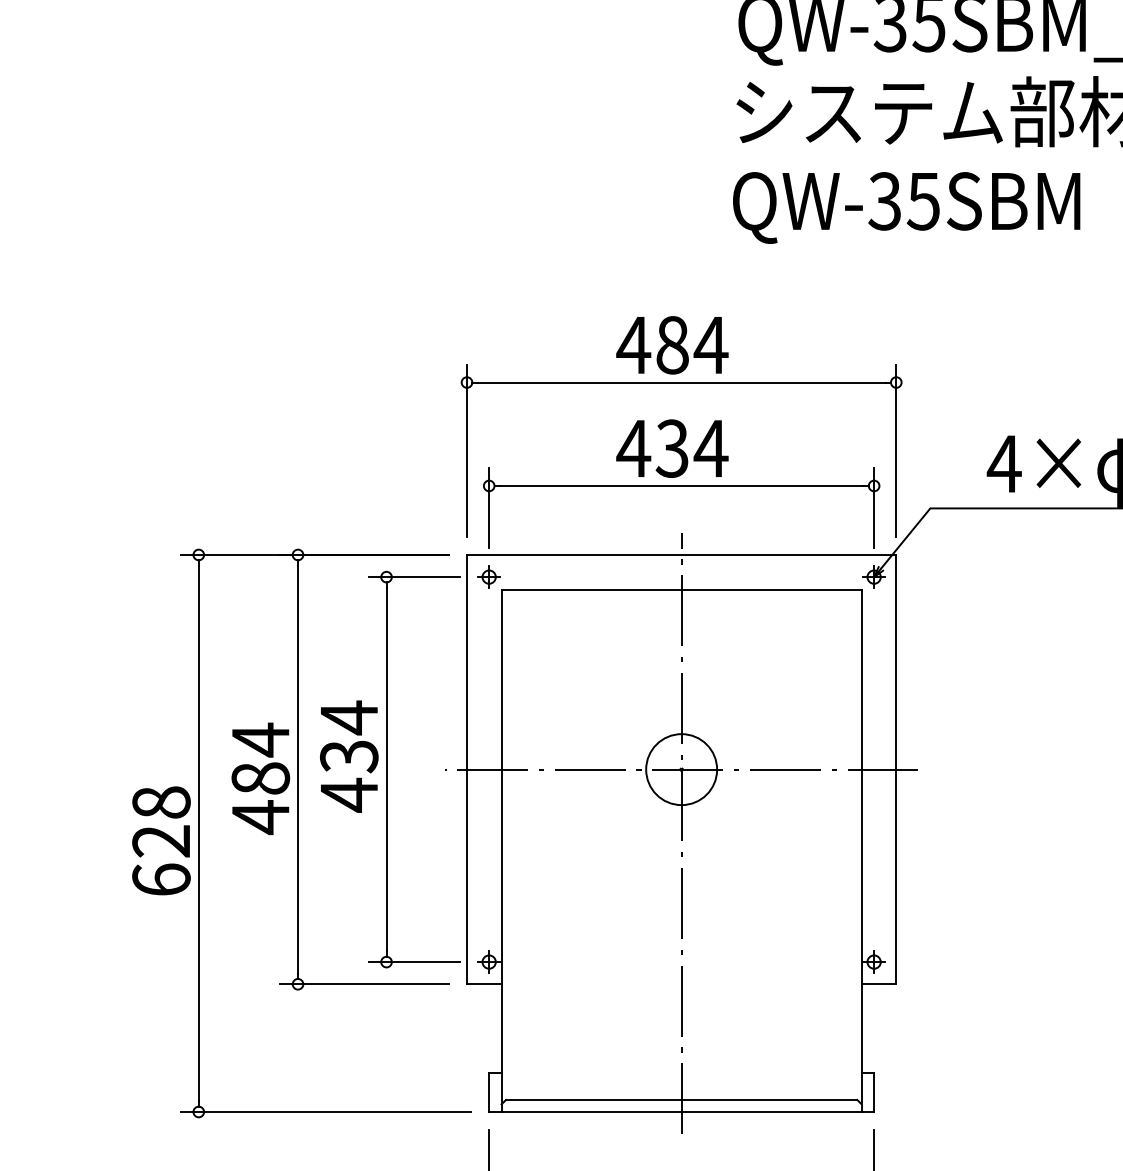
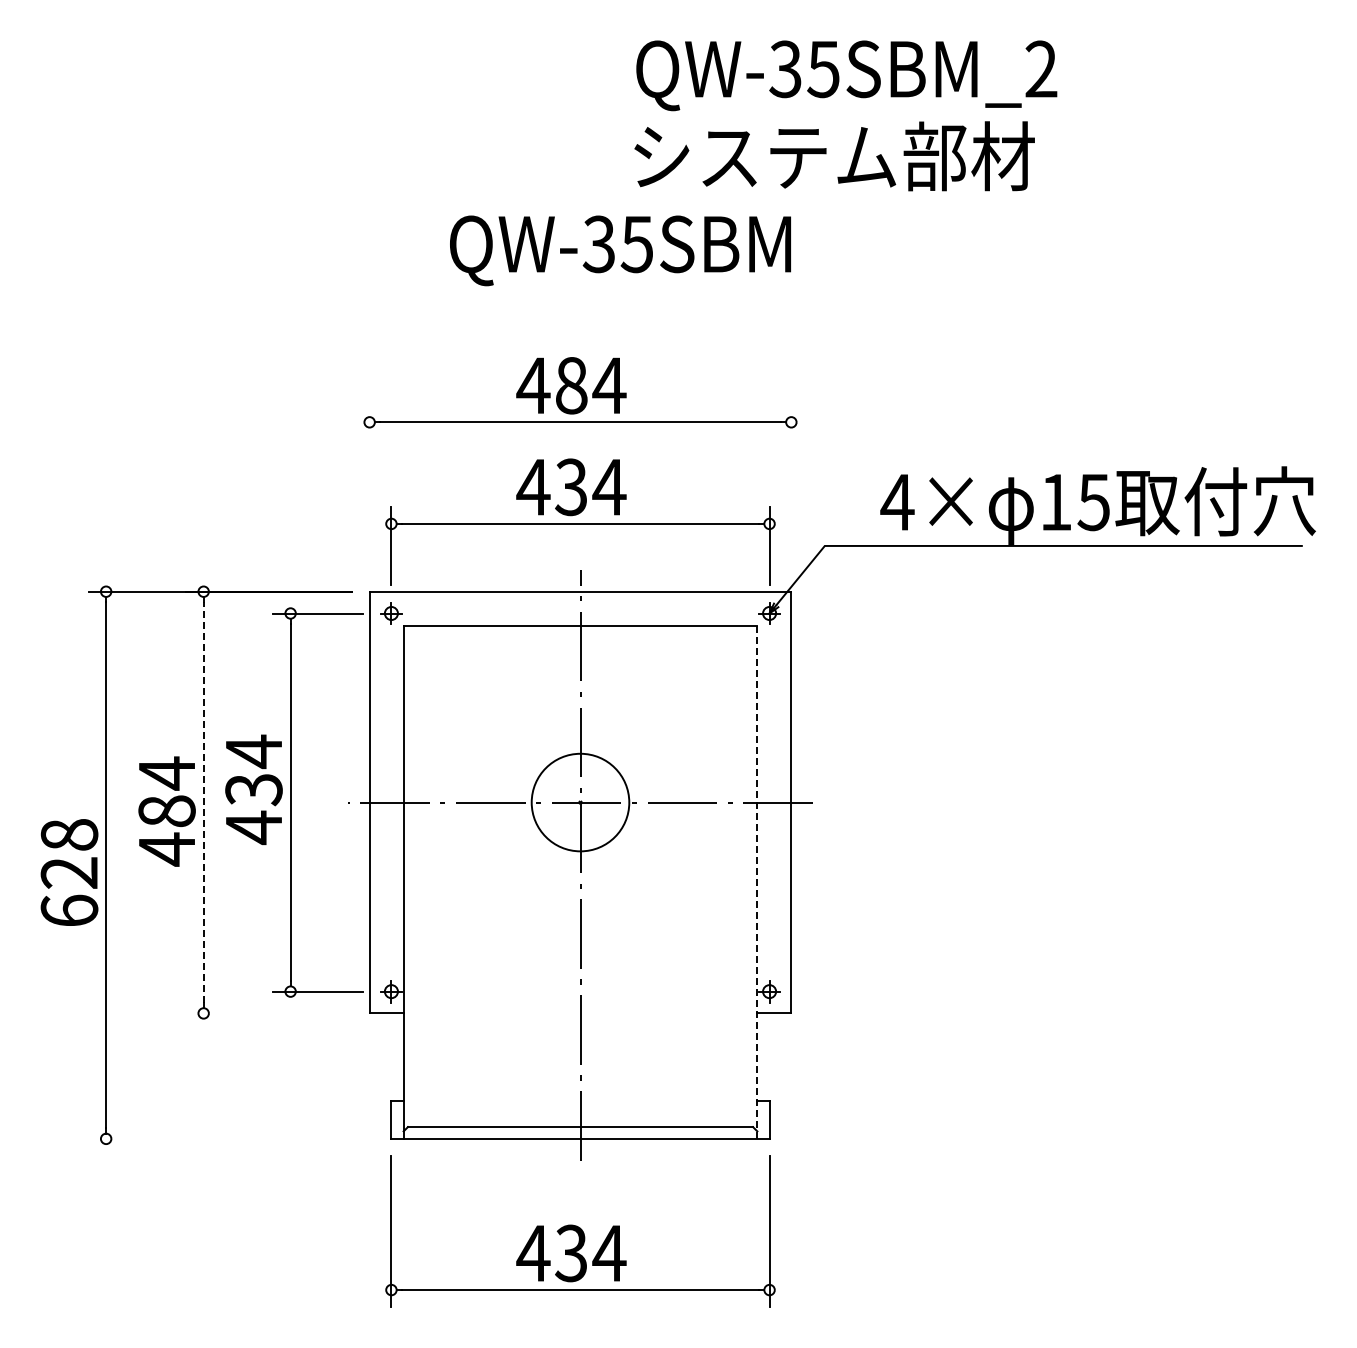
text: (906, 207) -> (620, 250), moved
line: (466, 450) -> (369, 489), removed
line: (896, 450) -> (791, 489), removed
line: (297, 769) -> (203, 802), solid -> dashed
circle: (681, 769) -> (580, 802), size x1.4
line: (861, 850) -> (757, 882), solid -> dashed
line: (365, 984) -> (269, 1013), removed
line: (326, 1111) -> (231, 1138), removed

